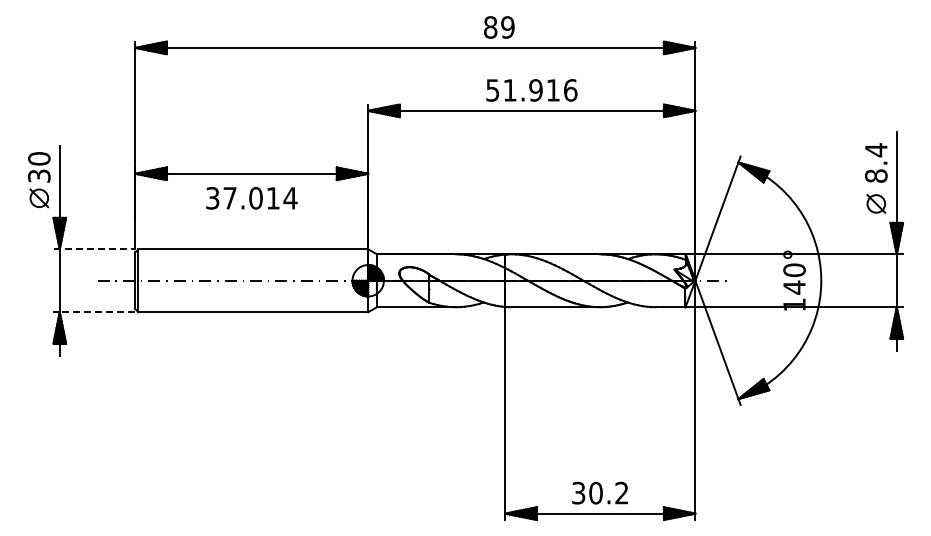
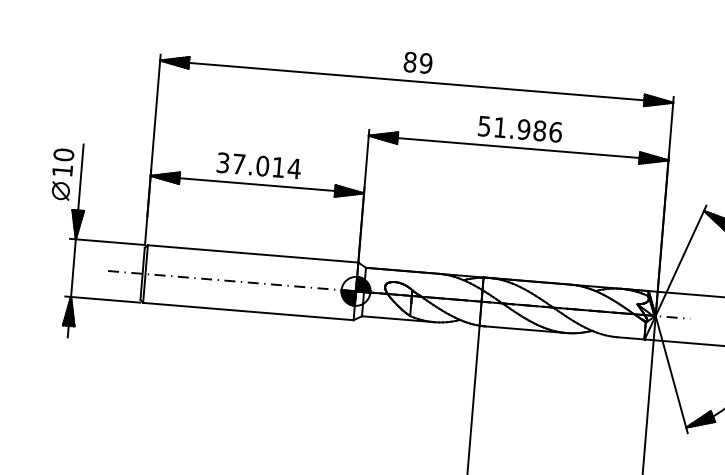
text: (499, 27) -> (418, 62), moved
text: (553, 90) -> (540, 131), 51.916 -> 51.986
text: (39, 175) -> (62, 170), 30 -> 10
text: (251, 198) -> (258, 166), moved
line: (94, 249) -> (107, 242), dashed -> solid
line: (97, 312) -> (105, 300), dashed -> solid

